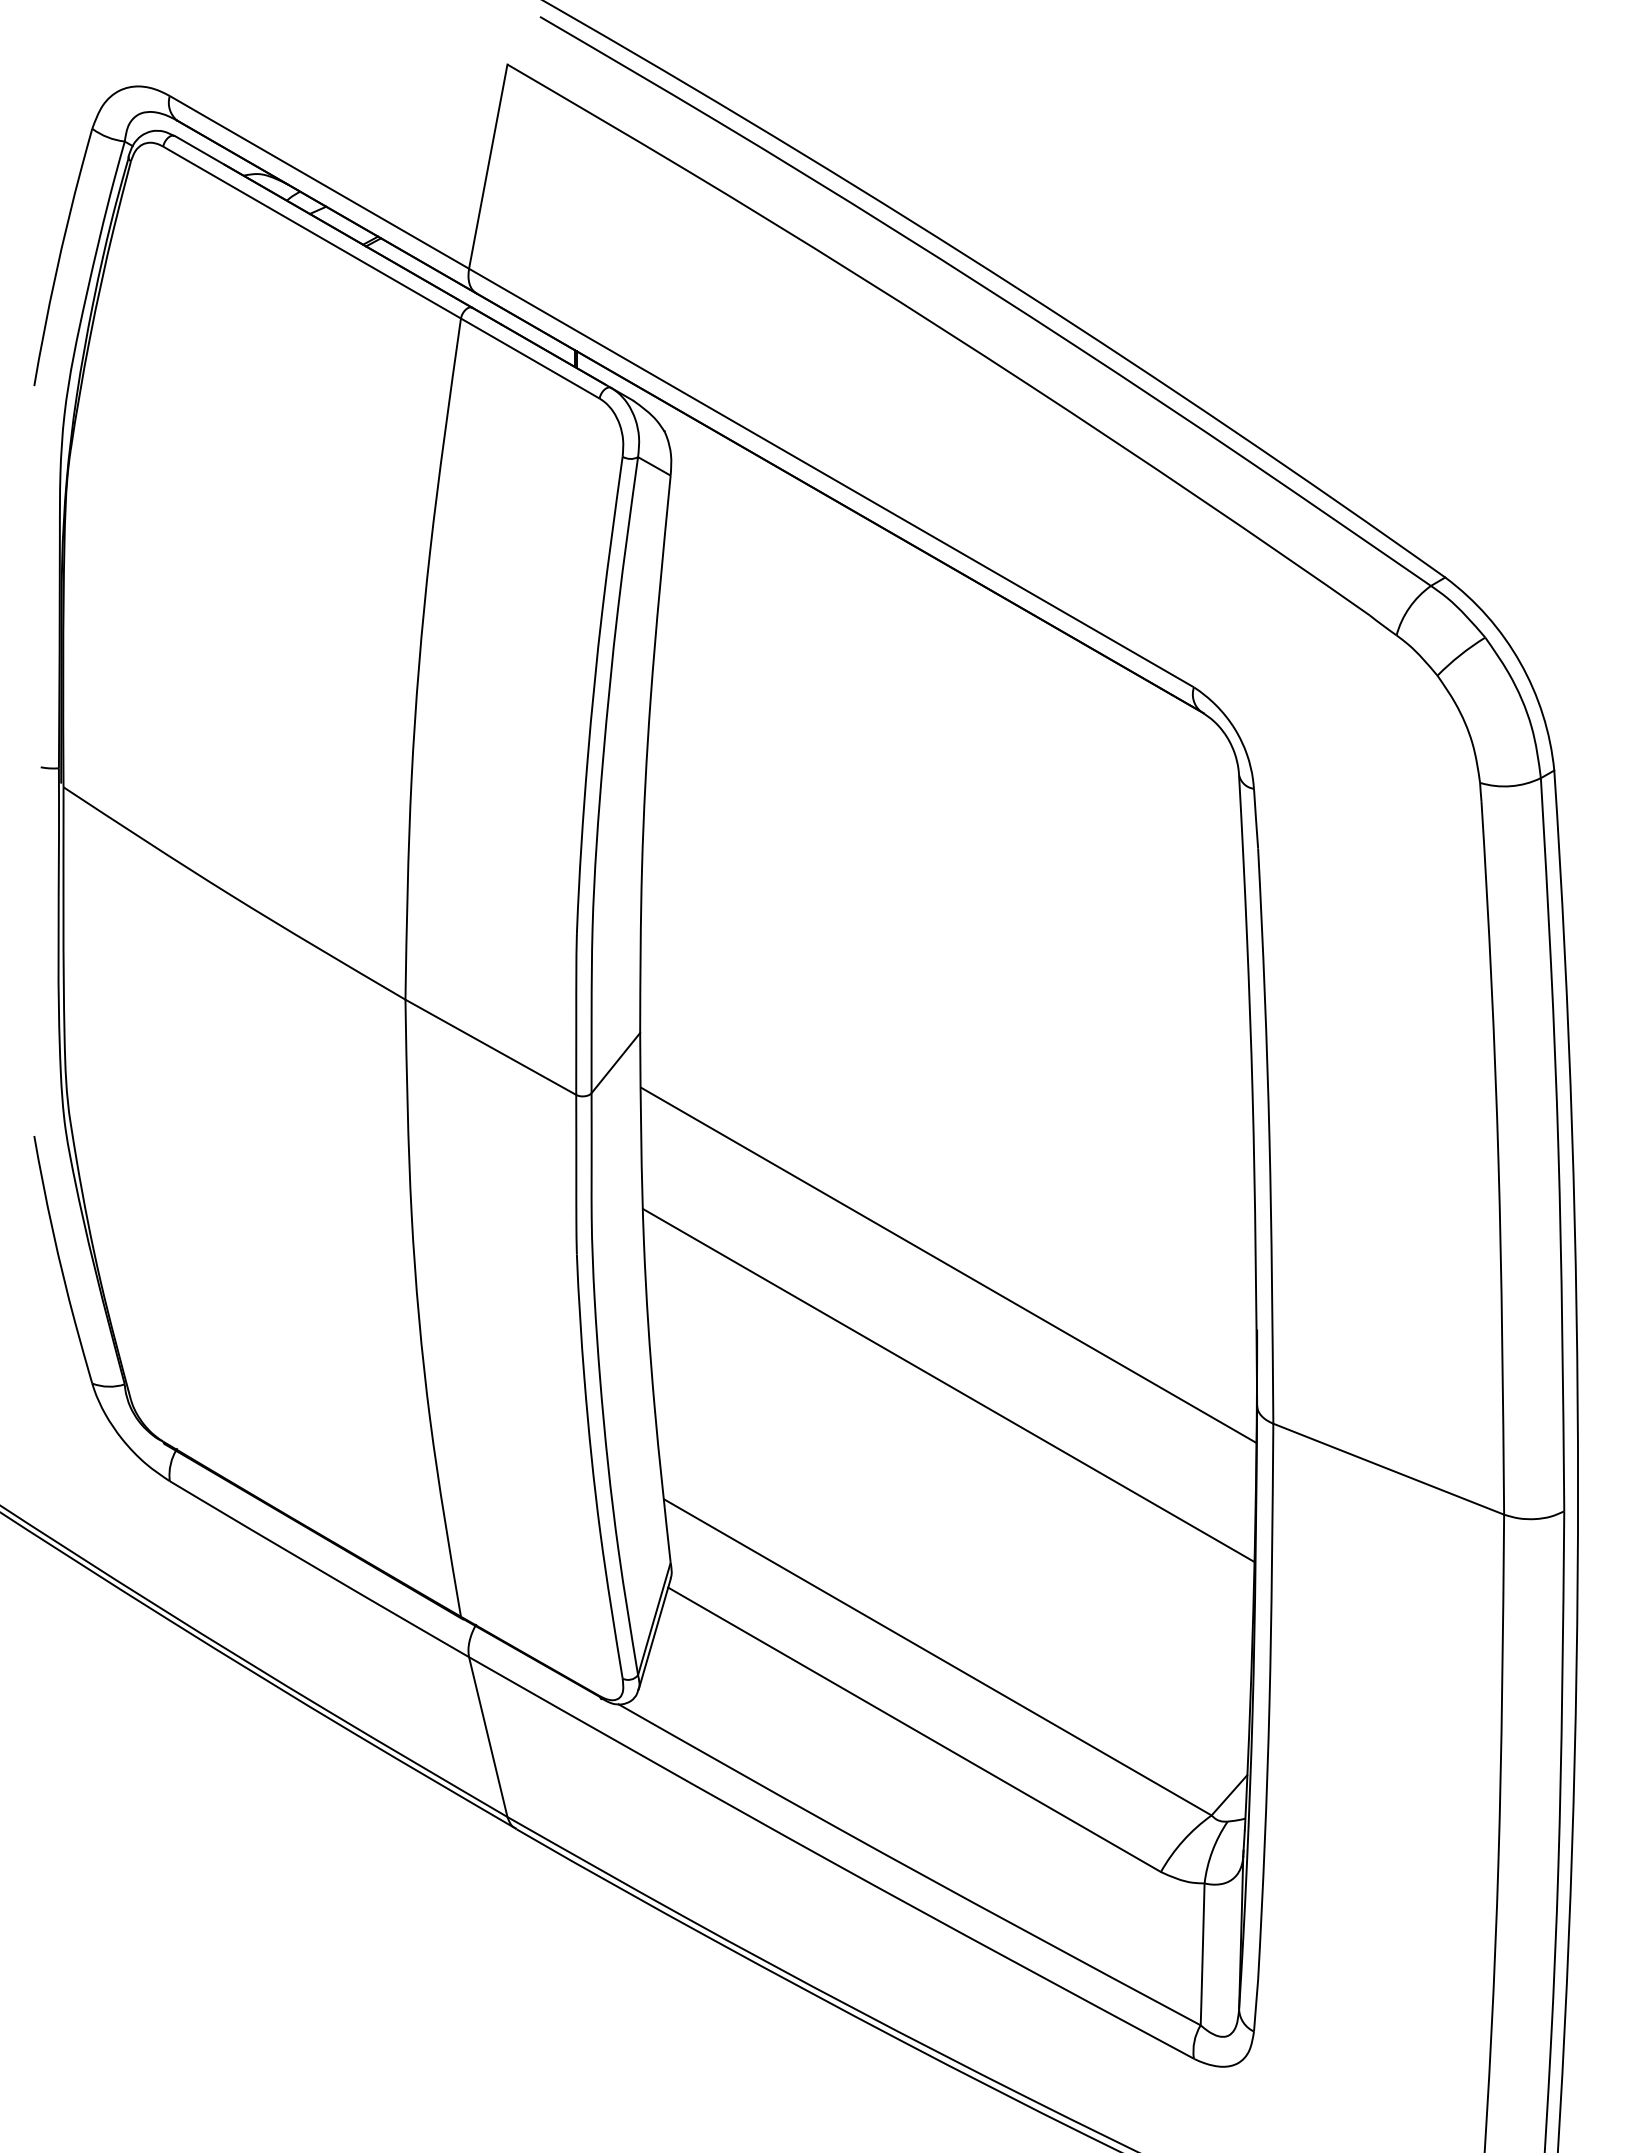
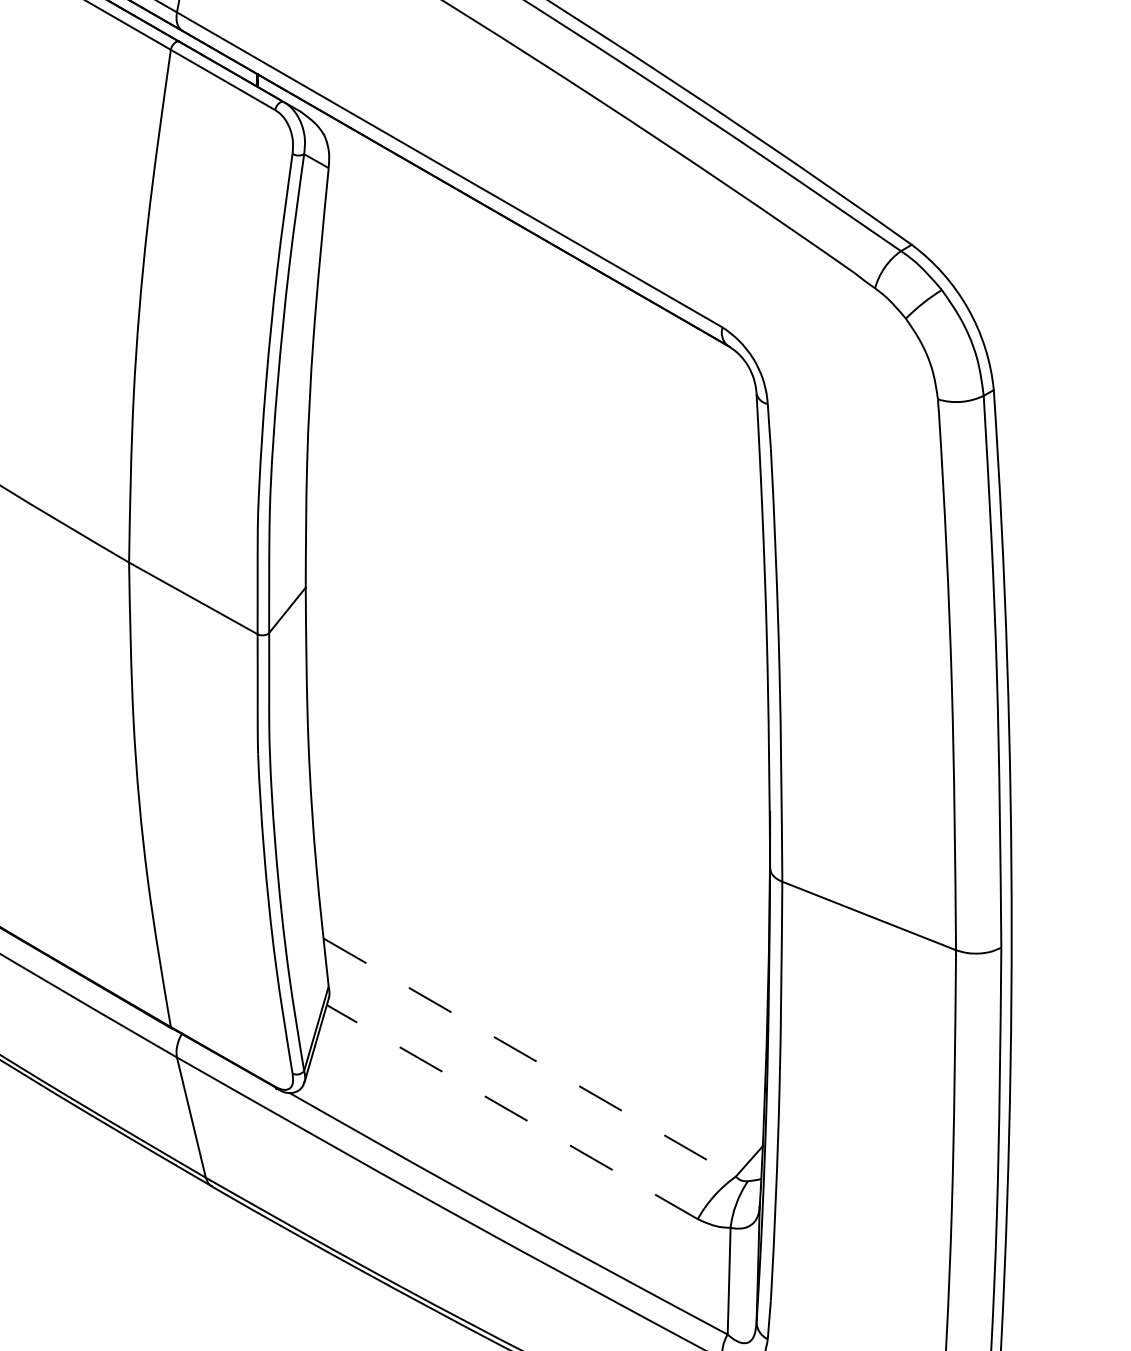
line: (948, 1264) -> (537, 761), removed
line: (948, 1385) -> (537, 852), removed
line: (938, 1657) -> (530, 1057), solid -> dashed
line: (914, 1729) -> (512, 1111), solid -> dashed

